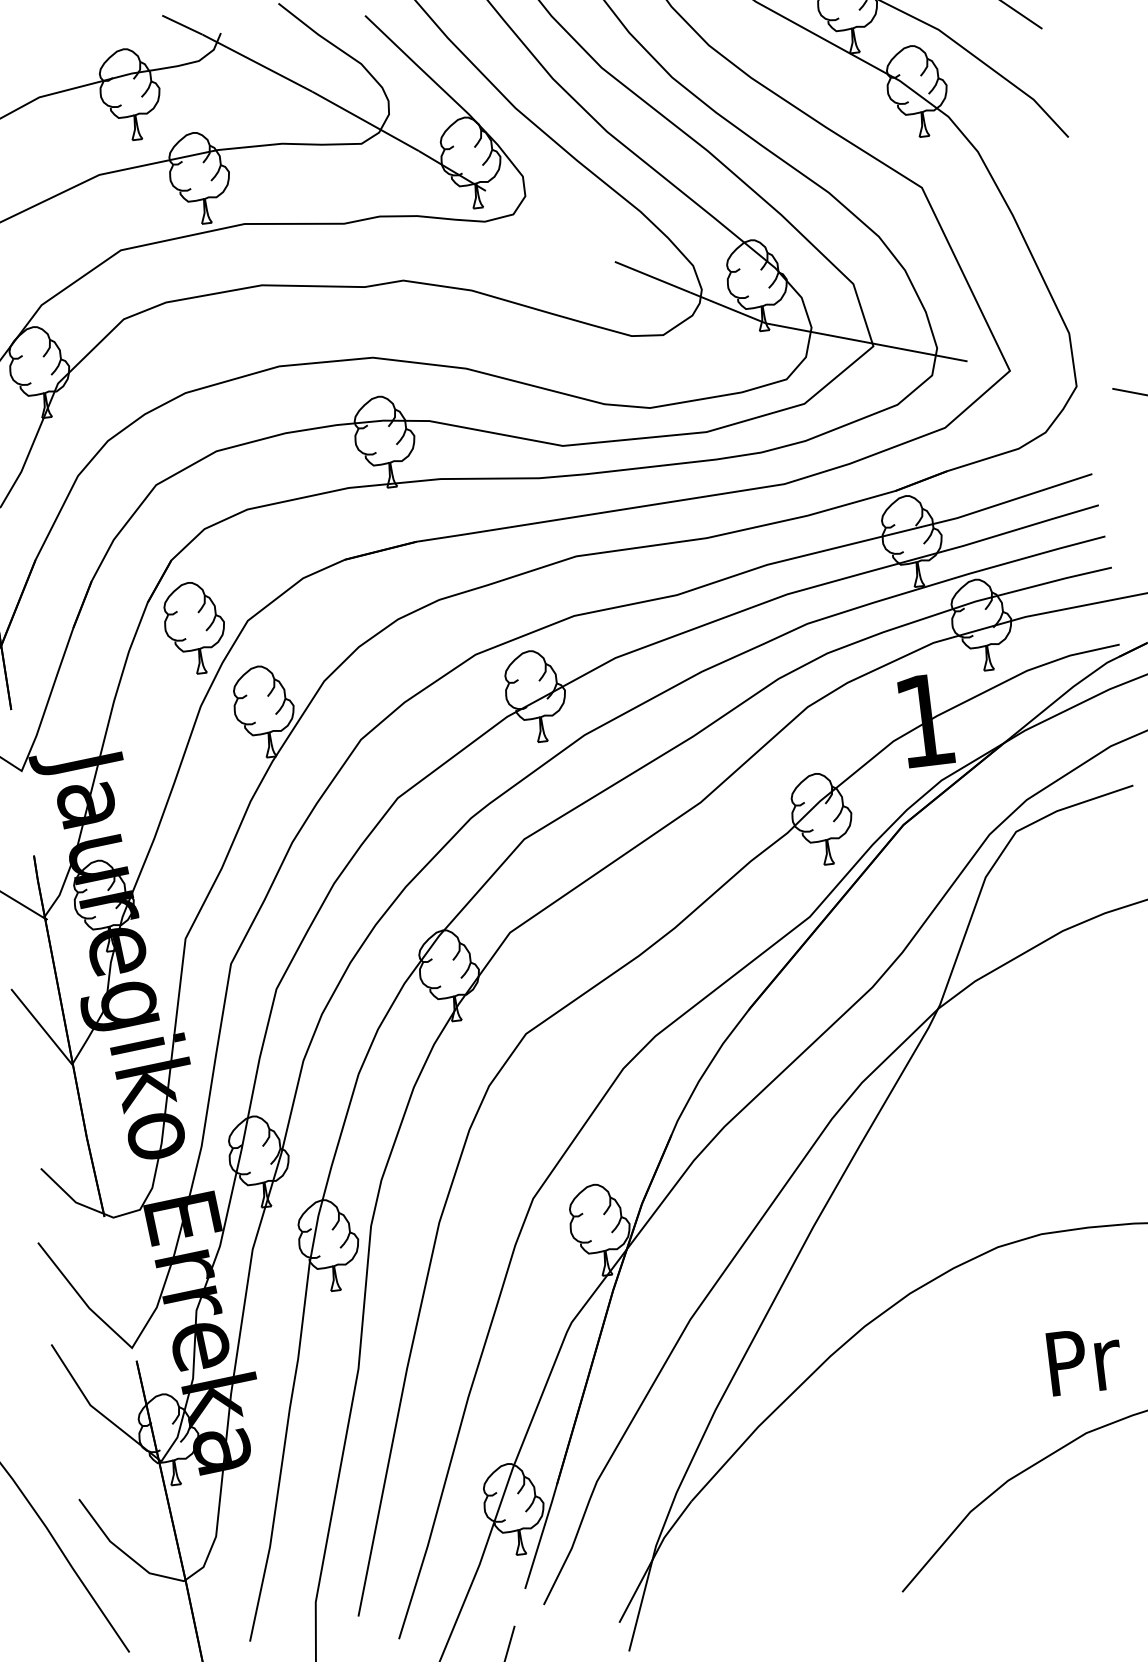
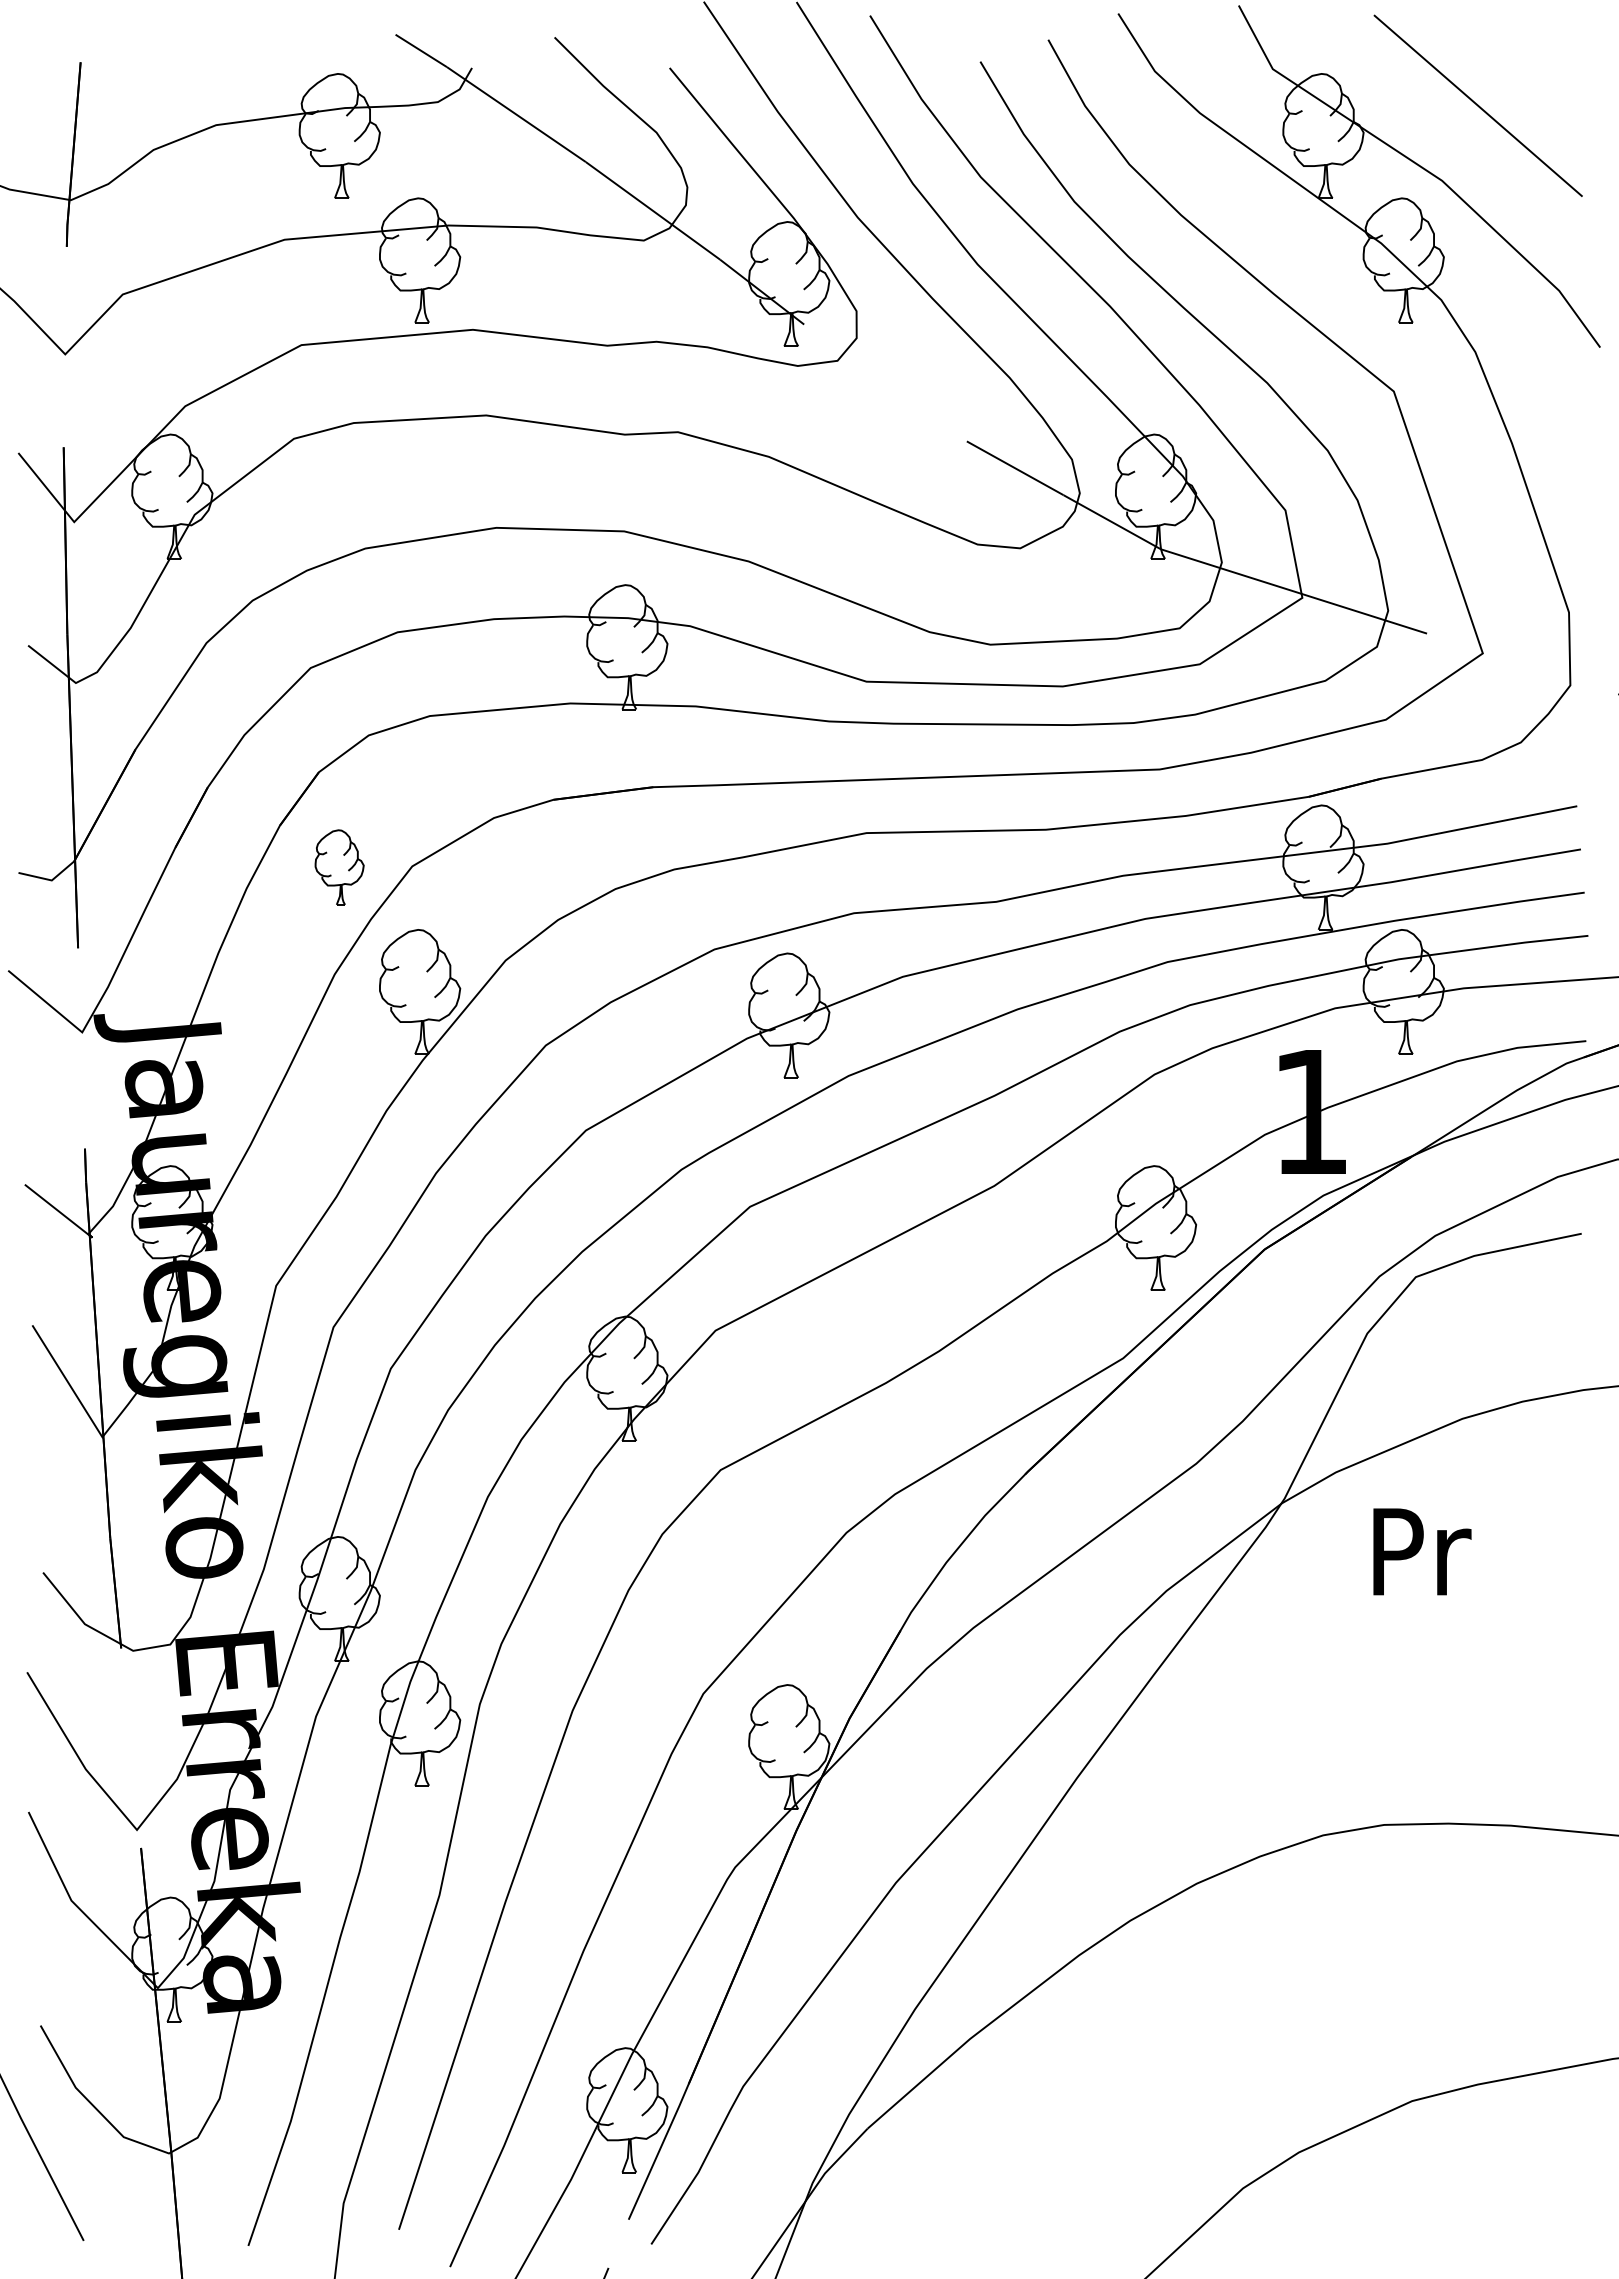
part: (194, 628) -> (339, 867), size x0.6
text: (1085, 1360) -> (1422, 1551), moved

